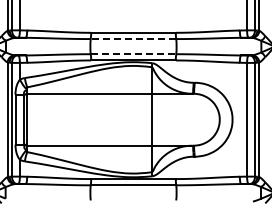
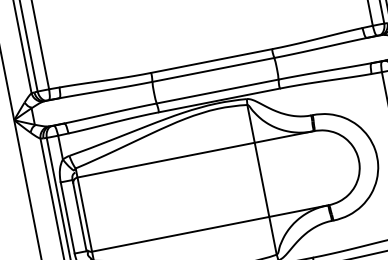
line: (133, 39) -> (213, 70), dashed -> solid
line: (133, 54) -> (217, 91), dashed -> solid

